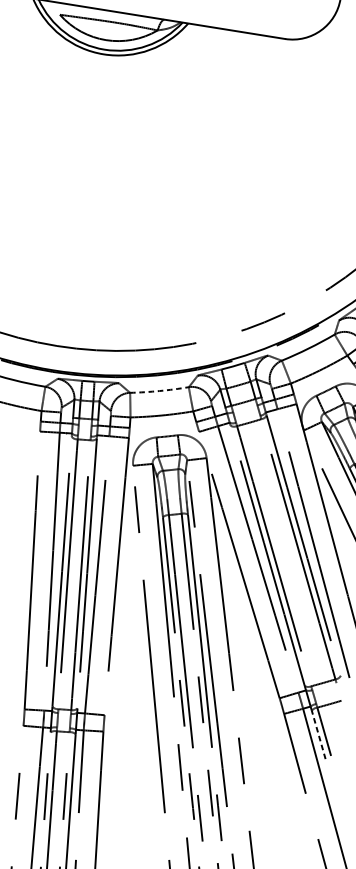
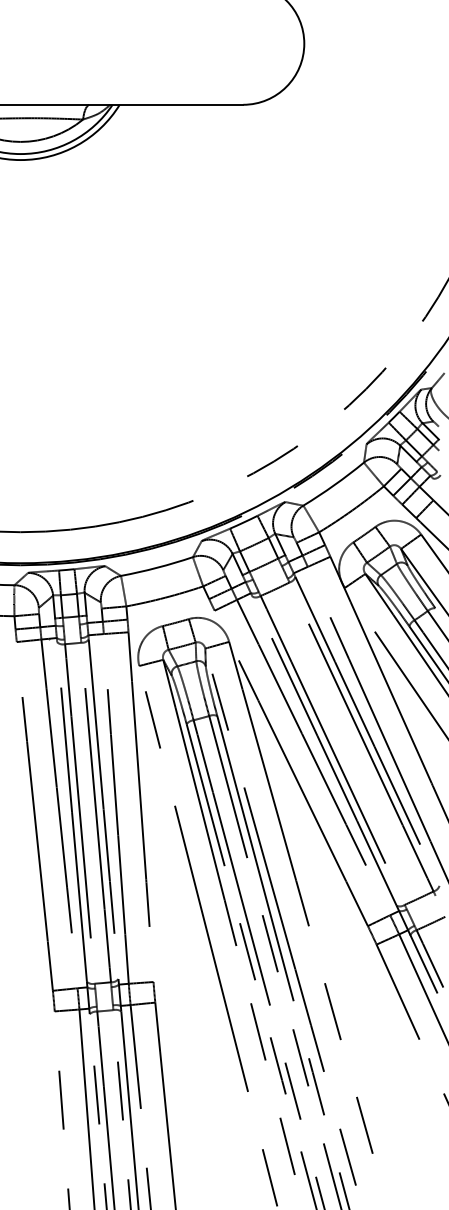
arc: (159, 390) -> (157, 567), dashed -> solid
line: (318, 734) -> (423, 963), dashed -> solid

